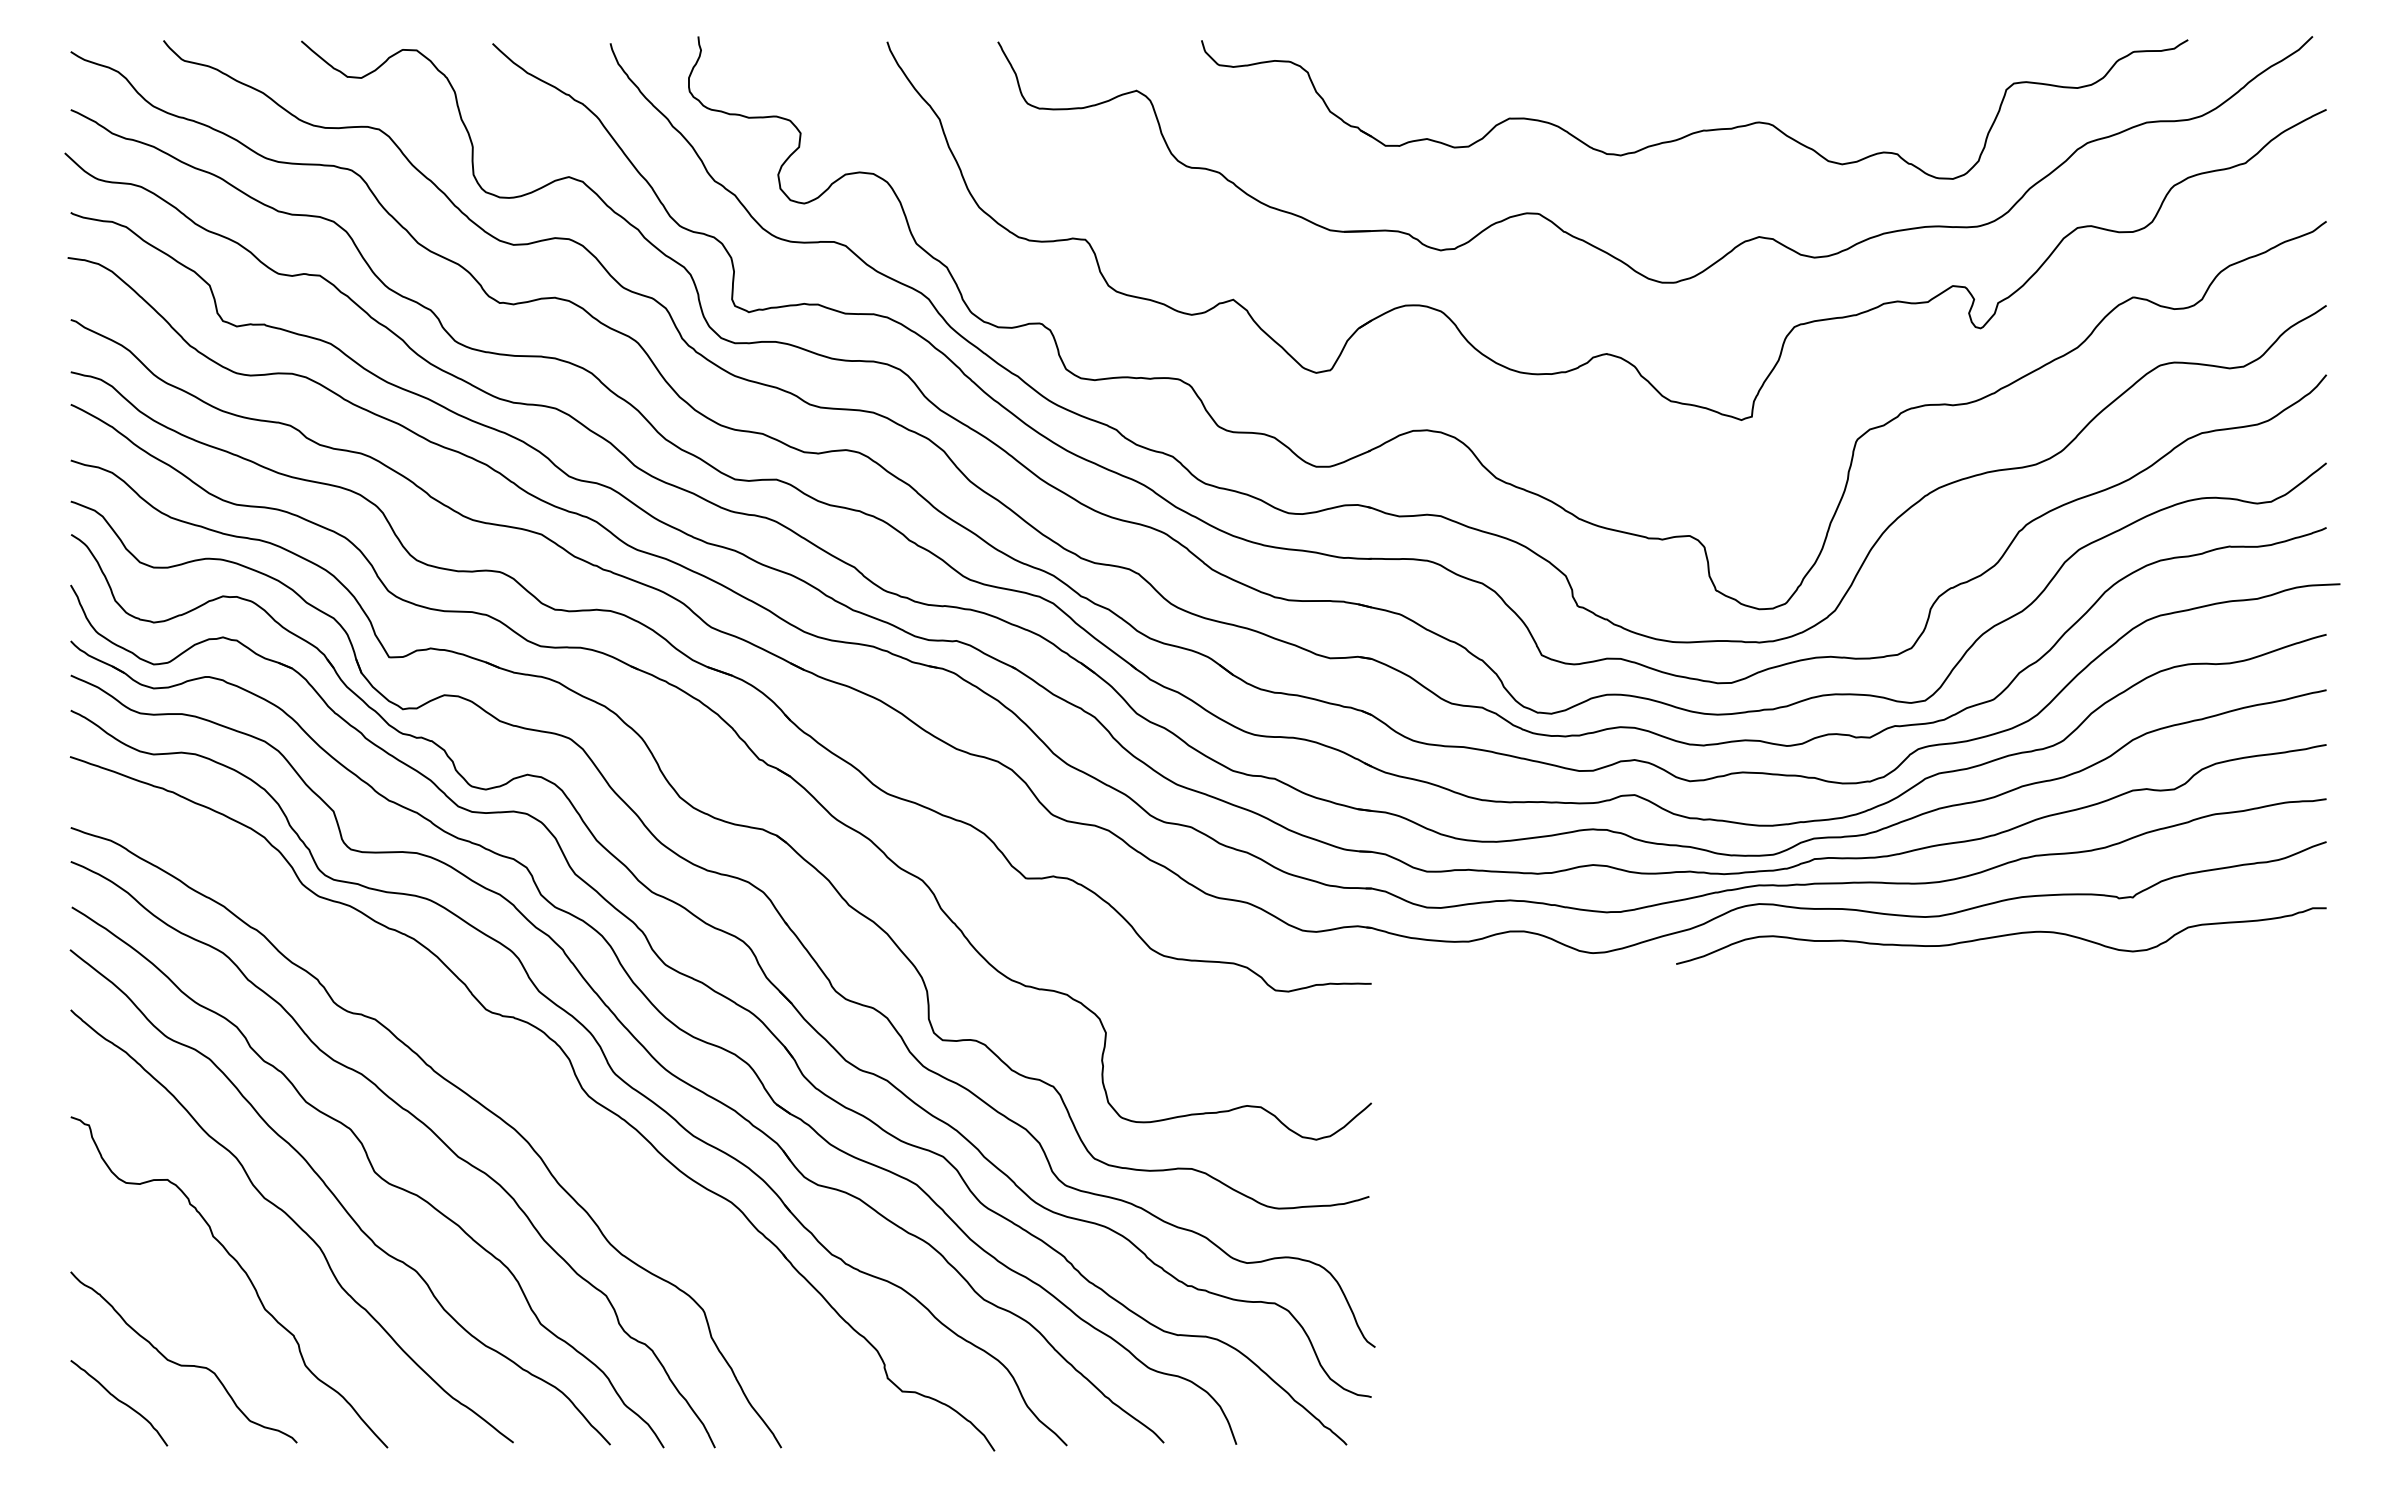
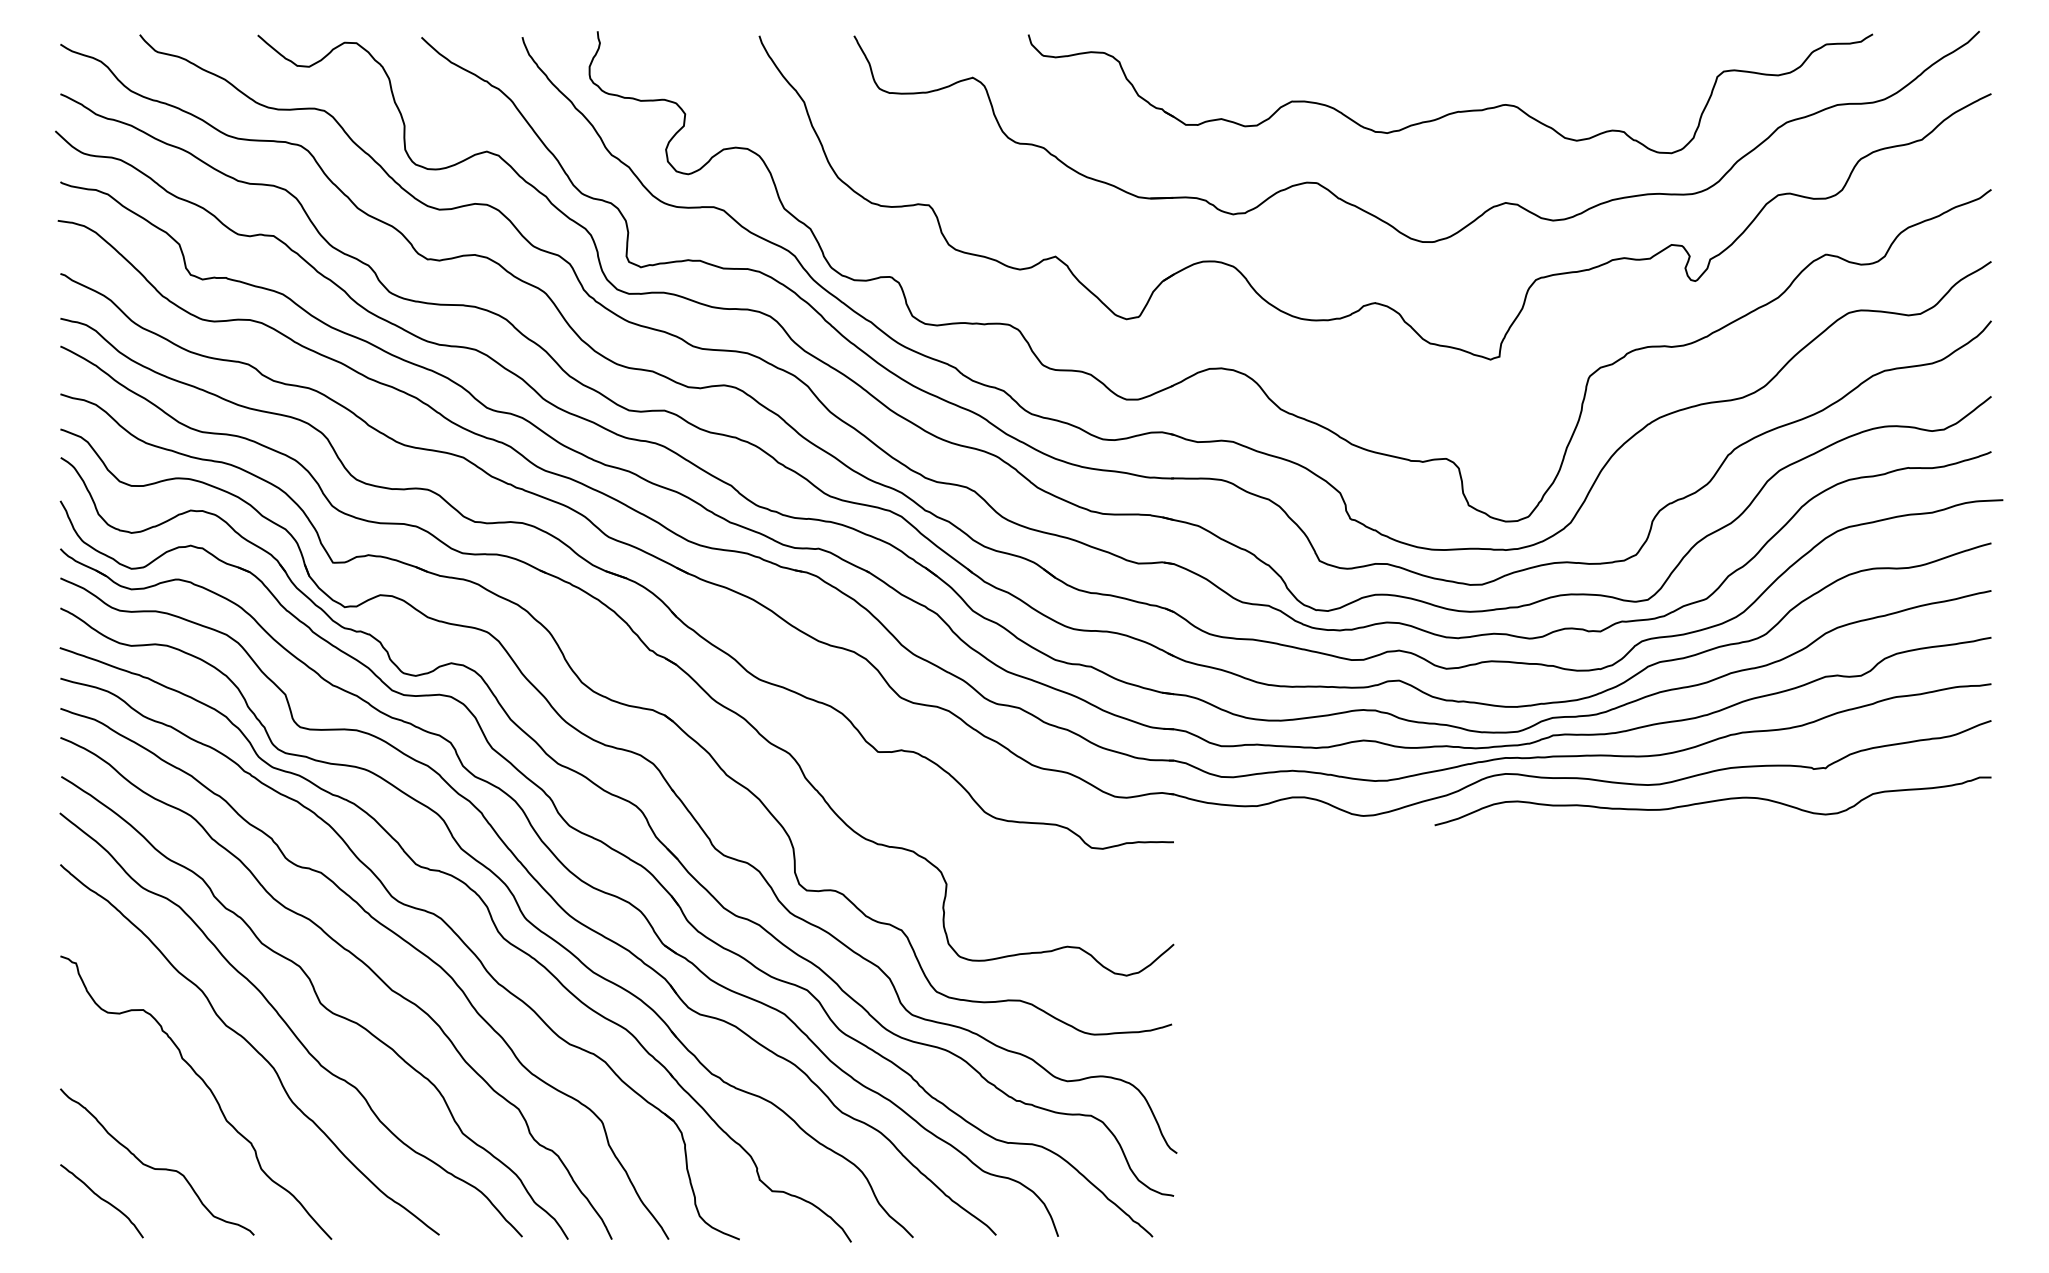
part: (485, 1062) -> (415, 909), added

